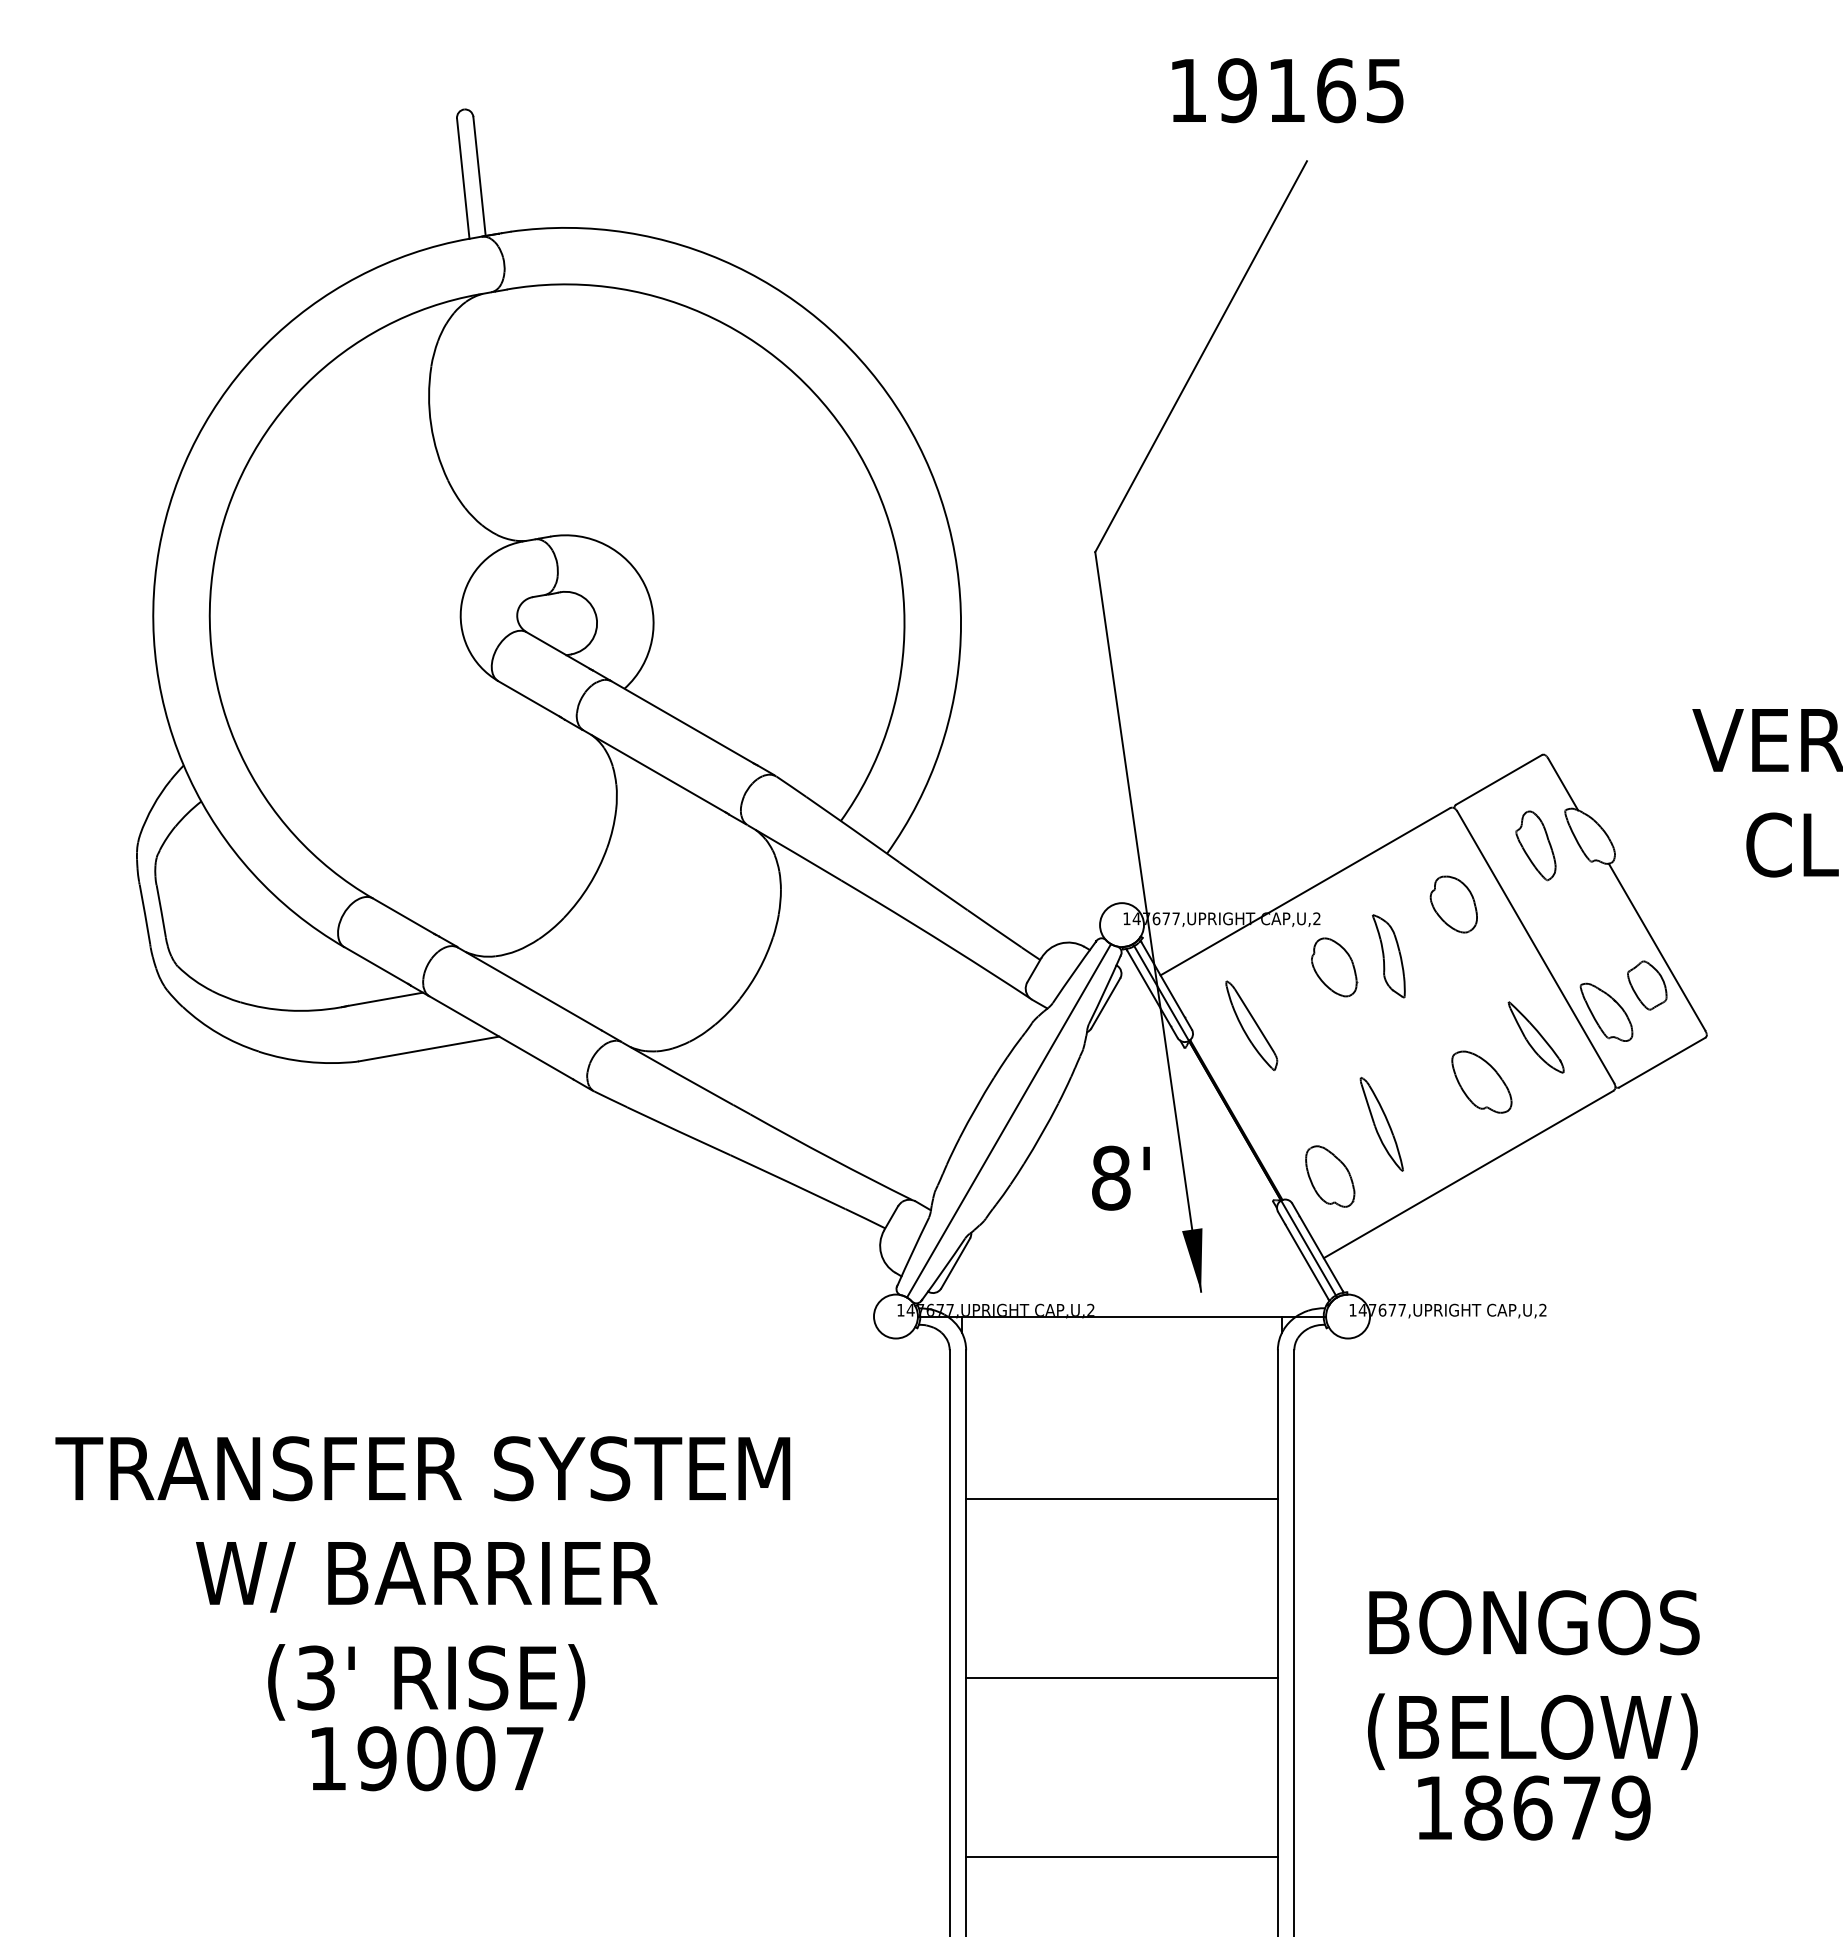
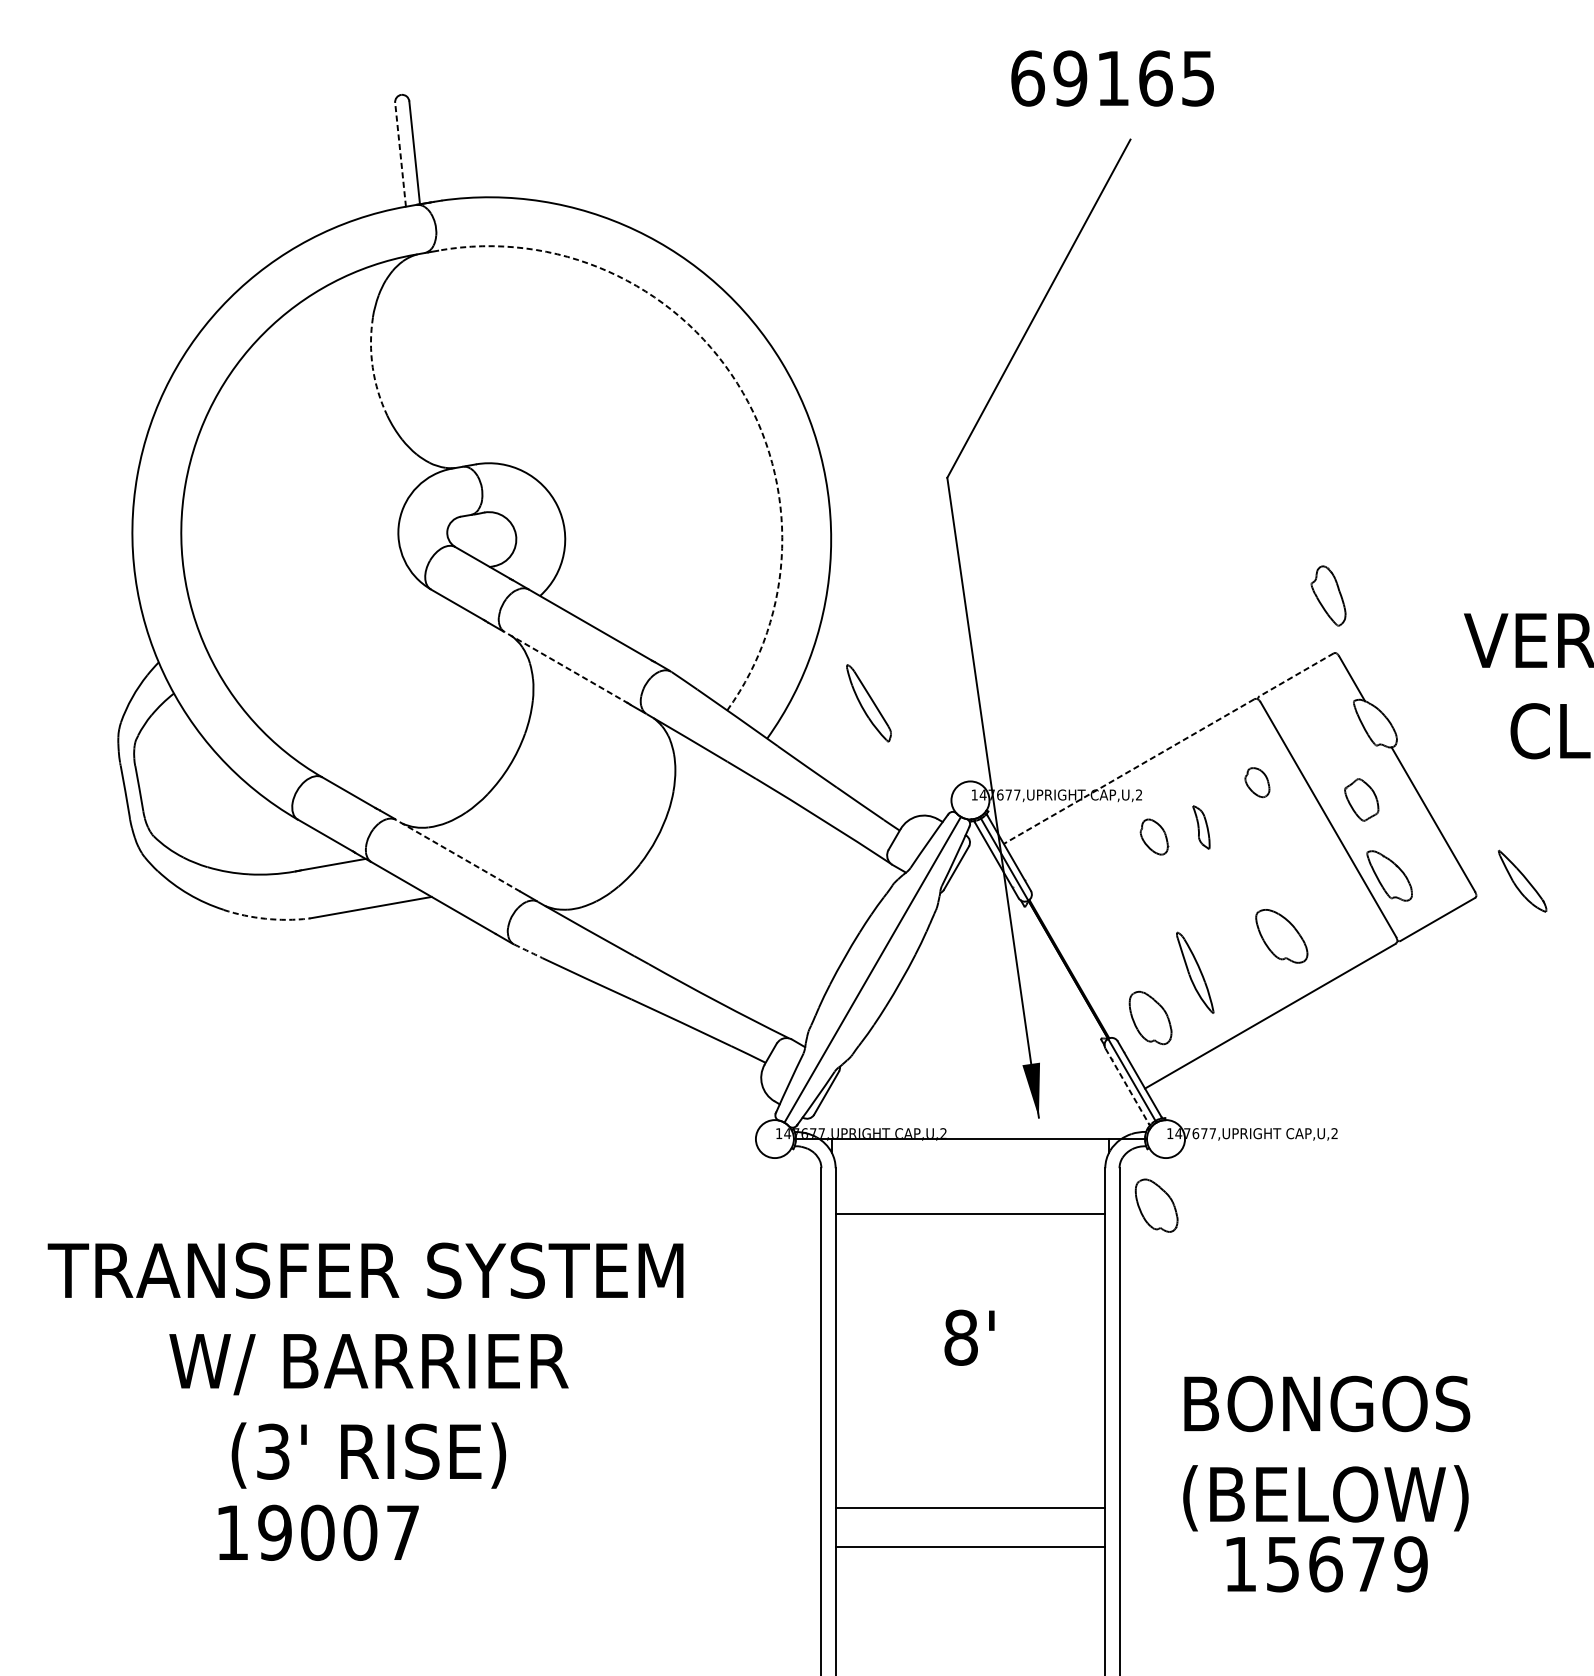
text: (1188, 90) -> (1027, 78), 19165 -> 69165
line: (463, 178) -> (400, 154), solid -> dashed
arc: (431, 424) -> (373, 367), solid -> dashed
arc: (852, 442) -> (737, 382), solid -> dashed
line: (655, 771) -> (566, 667), solid -> dashed
line: (1499, 779) -> (1297, 674), solid -> dashed
part: (1535, 845) -> (1328, 595), moved
line: (1304, 892) -> (1128, 772), solid -> dashed
part: (1453, 904) -> (1257, 782), size x0.6
part: (1388, 956) -> (1201, 827), size x0.6
part: (1334, 967) -> (1154, 837), size x0.7
part: (1647, 985) -> (1361, 799), moved
line: (529, 989) -> (457, 856), solid -> dashed
part: (1251, 1025) -> (868, 703), moved
part: (1535, 1037) -> (1521, 881), moved
arc: (307, 1061) -> (265, 918), solid -> dashed
arc: (610, 1099) -> (527, 951), solid -> dashed
text: (1120, 1177) -> (969, 1337), moved
line: (1303, 1255) -> (1127, 1086), solid -> dashed
part: (1337, 1393) -> (1156, 1205), added
line: (1121, 1499) -> (970, 1214), moved
line: (1121, 1677) -> (970, 1507), moved
text: (427, 1758) -> (318, 1532), moved
text: (1483, 1807) -> (1283, 1563), 18679 -> 15679
line: (1121, 1856) -> (970, 1546), moved

